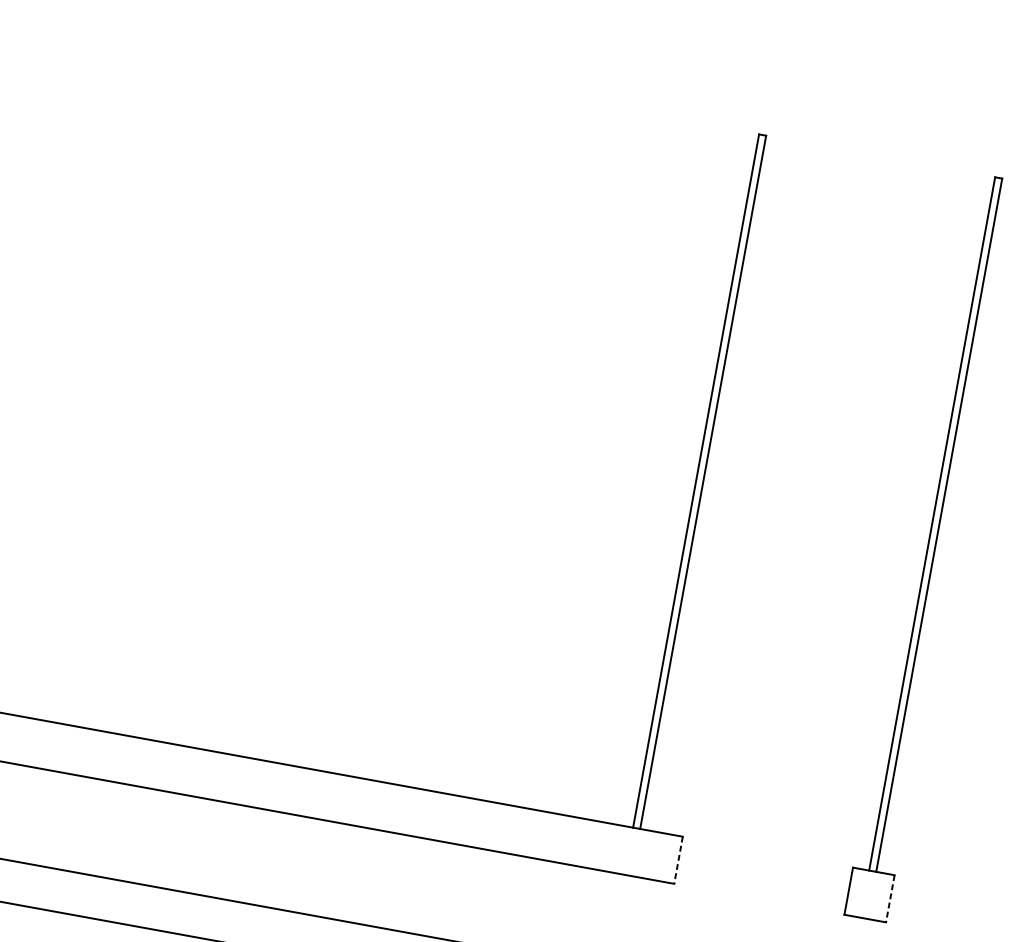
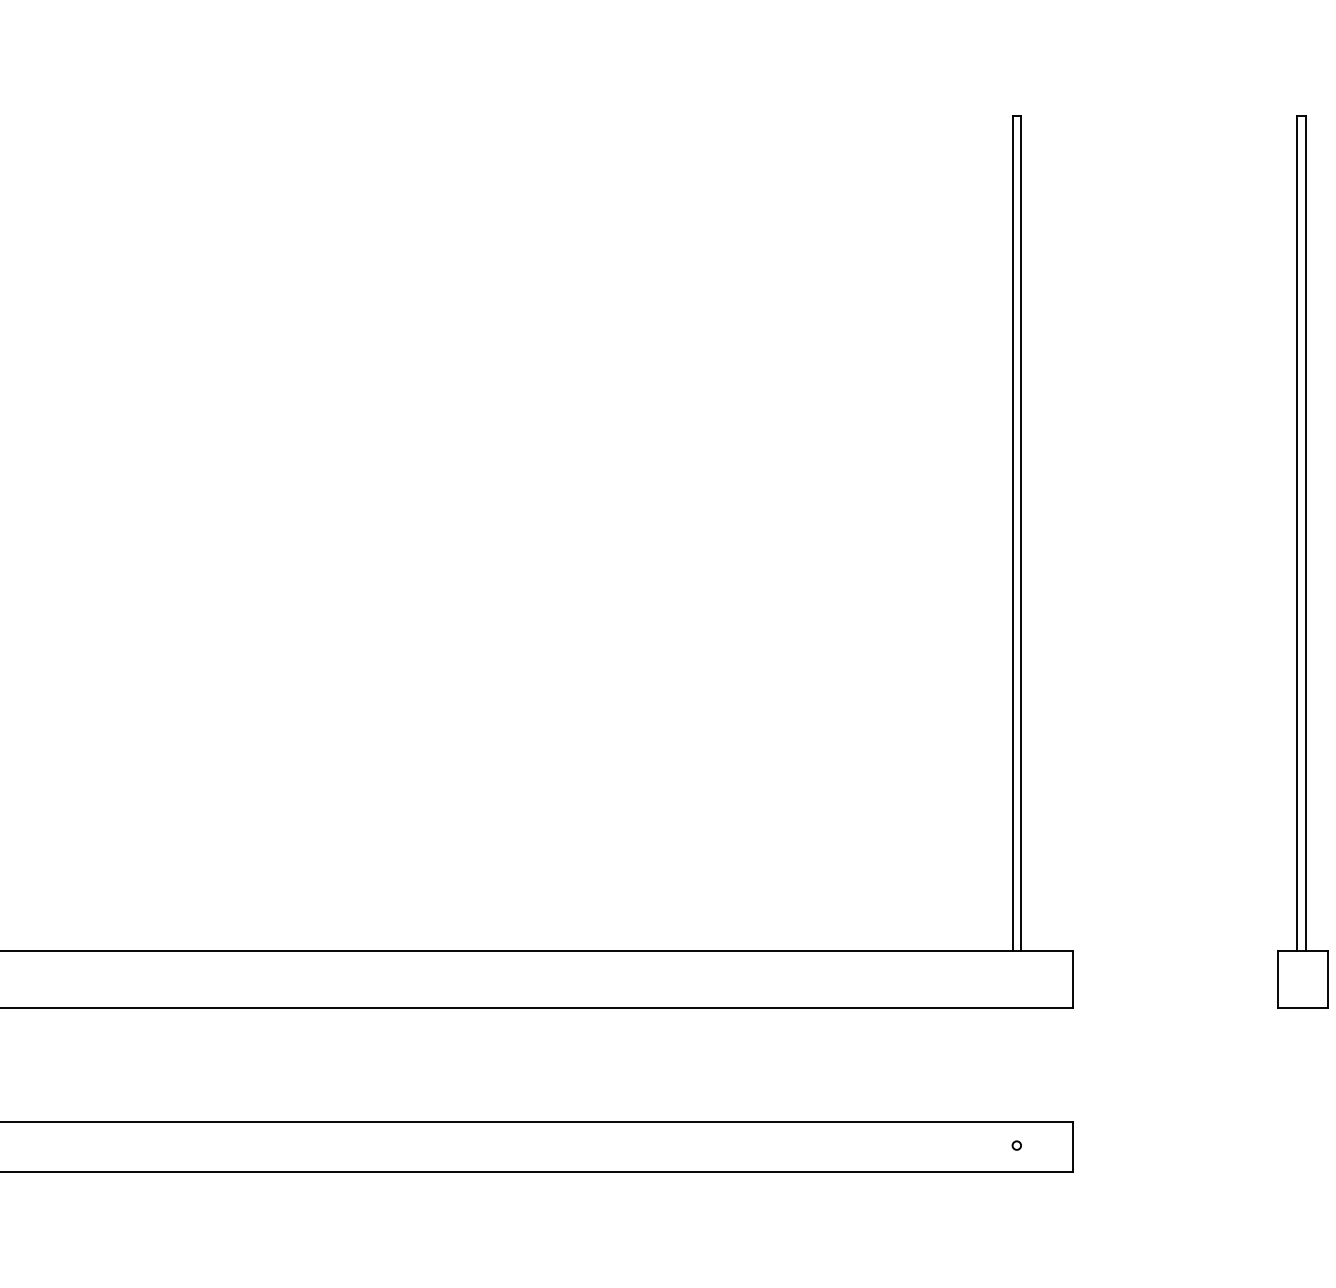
line: (678, 860) -> (1072, 980), dashed -> solid
line: (890, 899) -> (1327, 980), dashed -> solid

